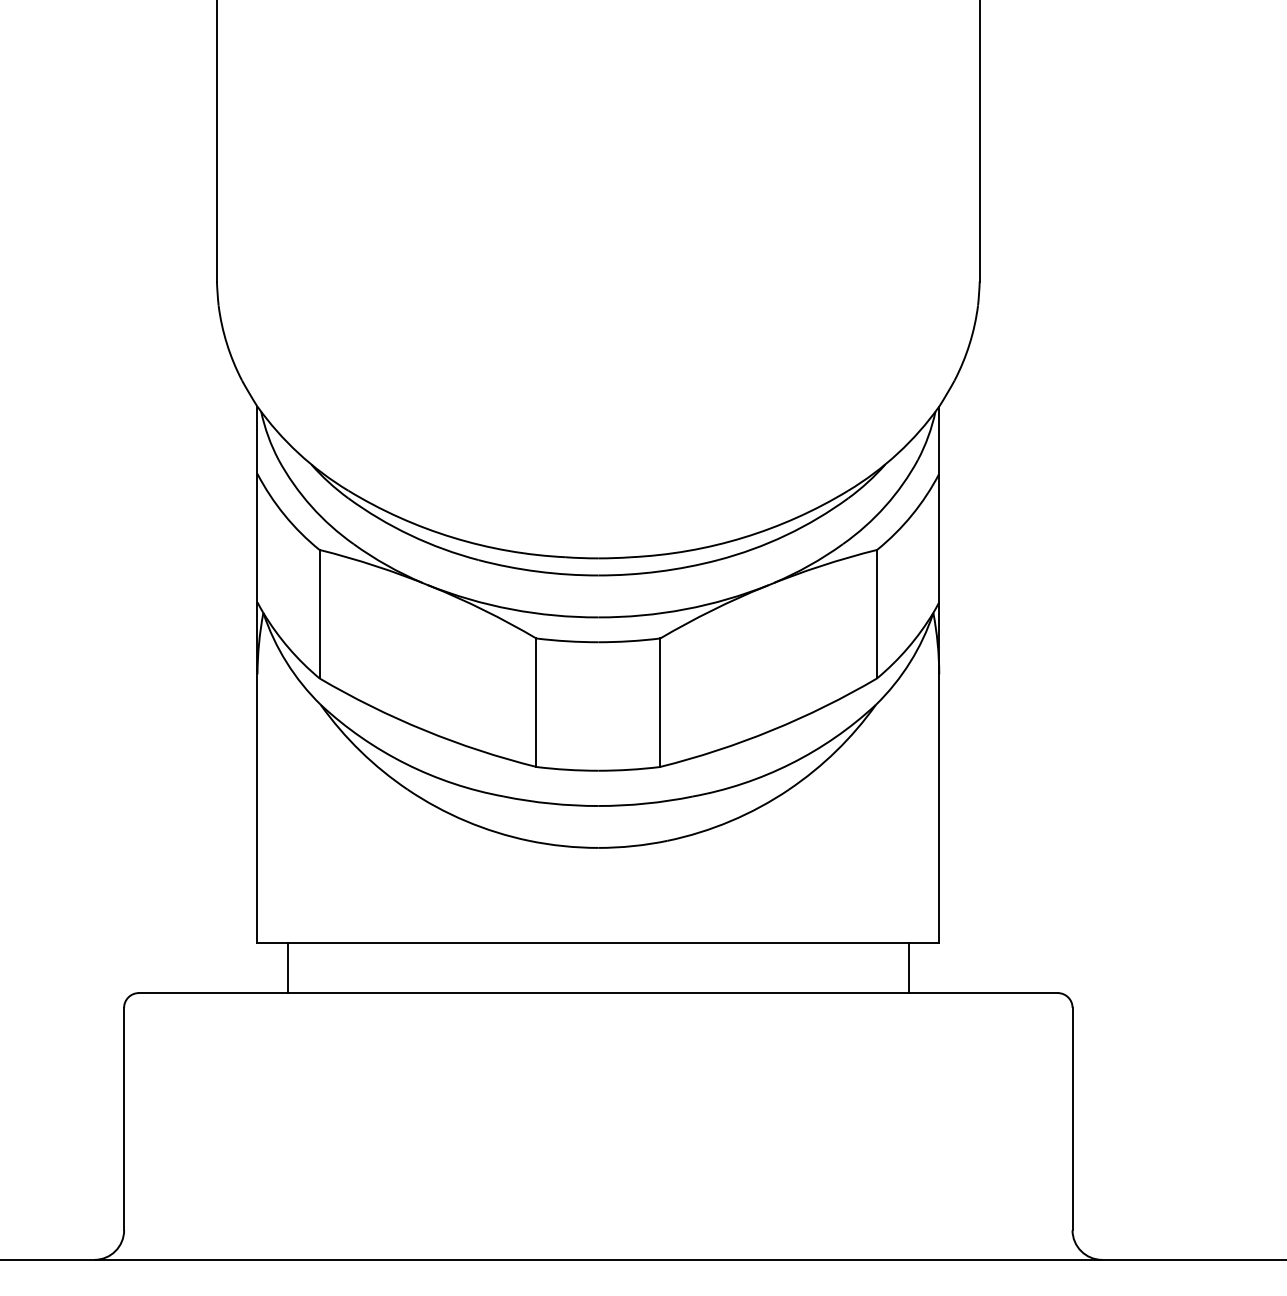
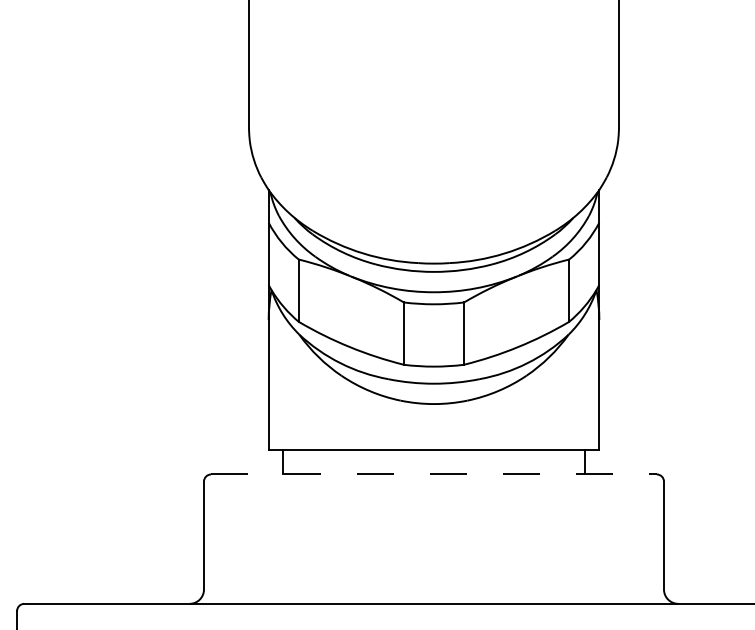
line: (597, 993) -> (433, 474), solid -> dashed

